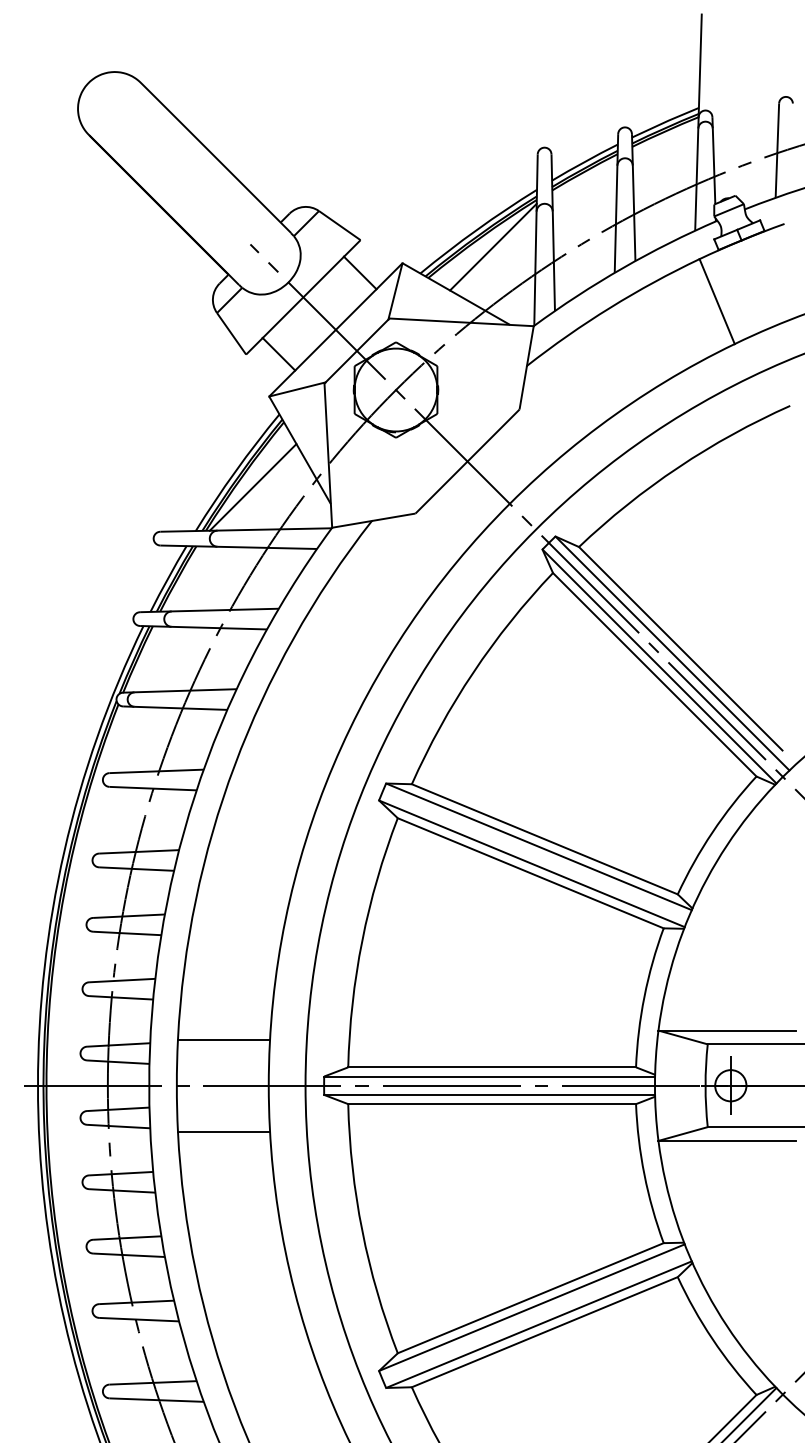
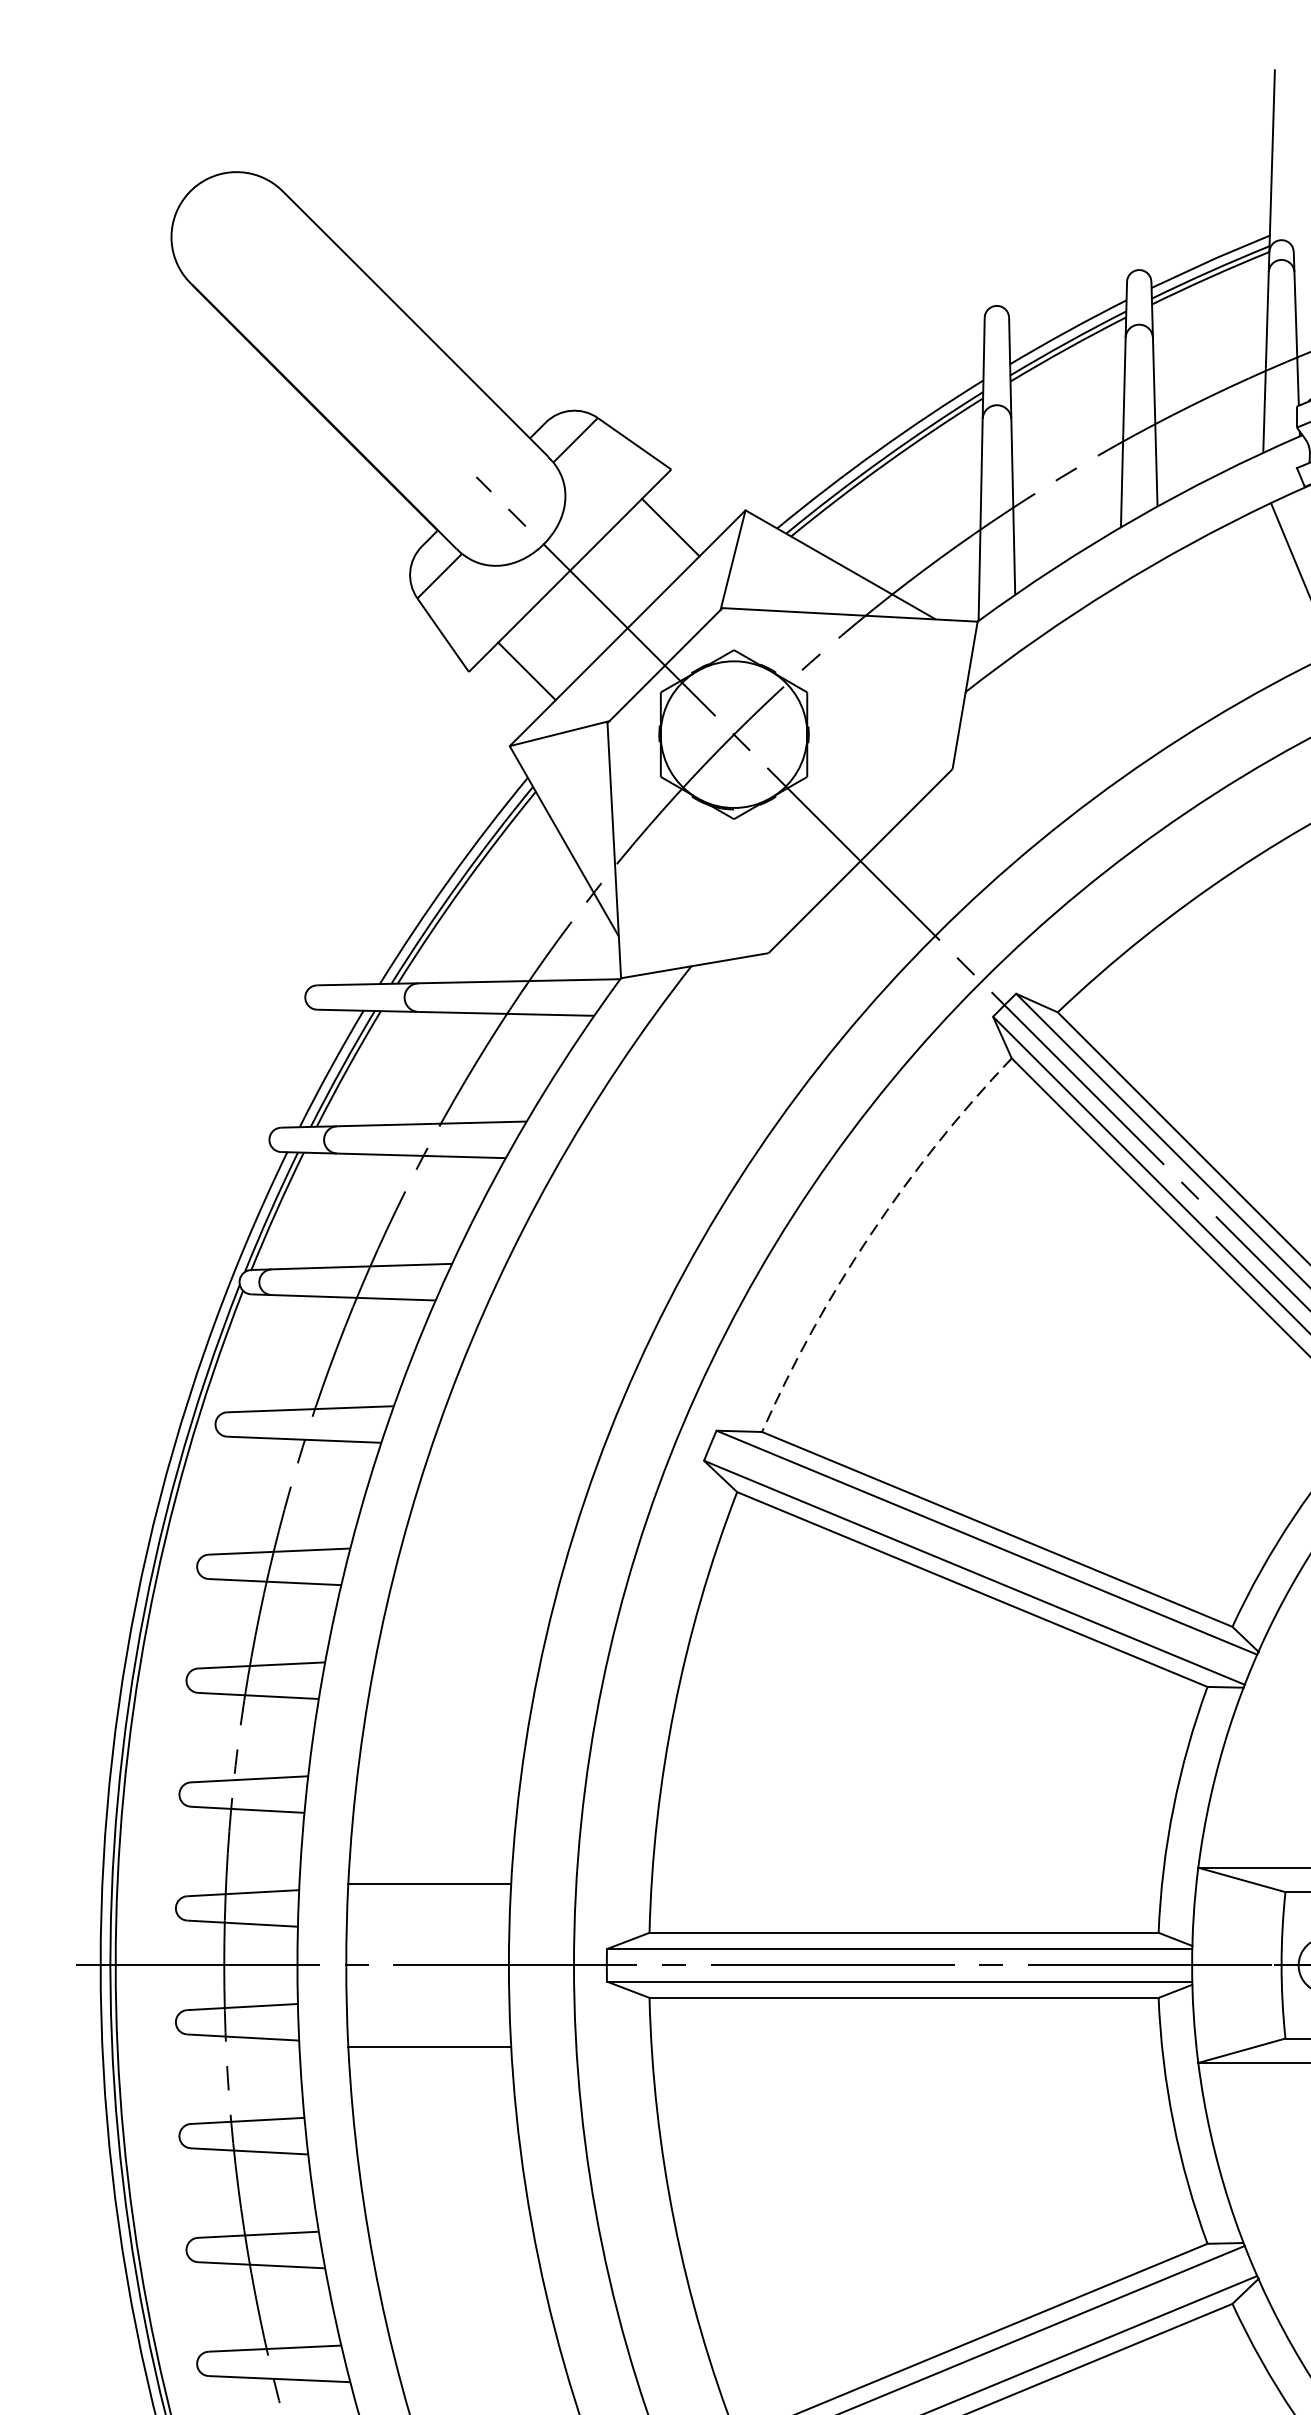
line: (493, 246) -> (906, 480), removed
line: (252, 487) -> (480, 907), removed
arc: (473, 672) -> (871, 1234), solid -> dashed

